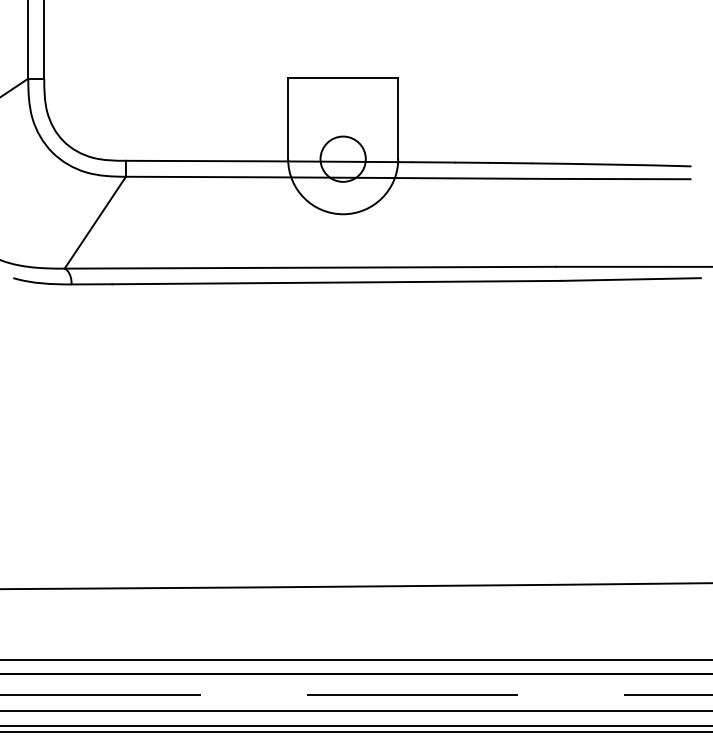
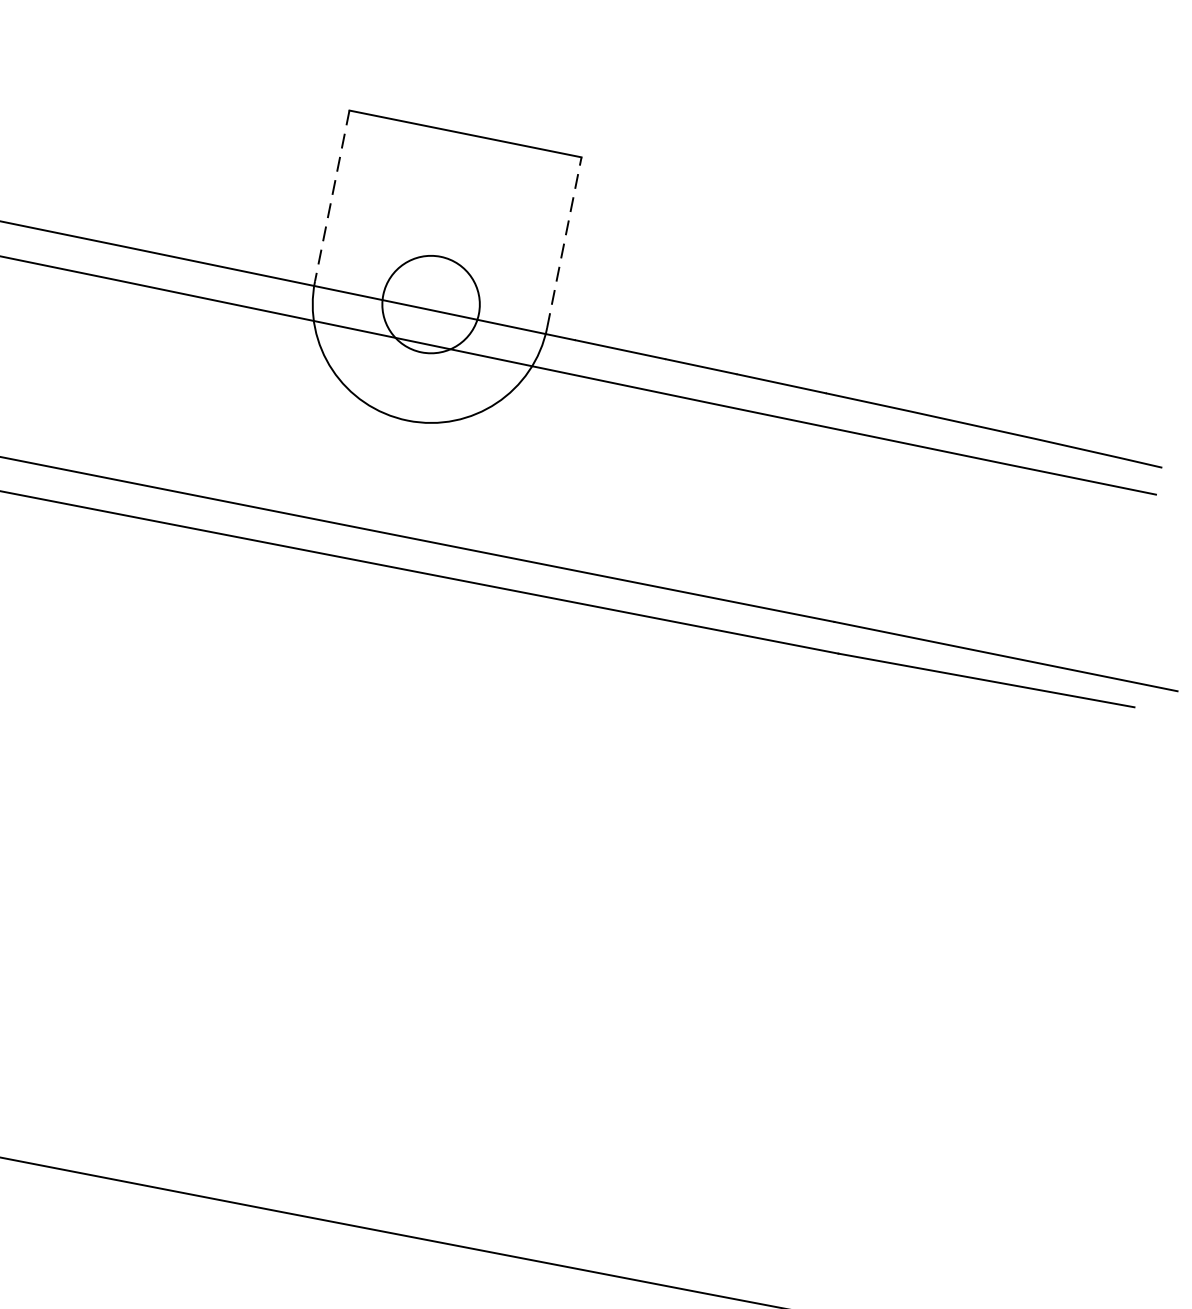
line: (398, 118) -> (565, 242), solid -> dashed
line: (288, 119) -> (332, 197), solid -> dashed

